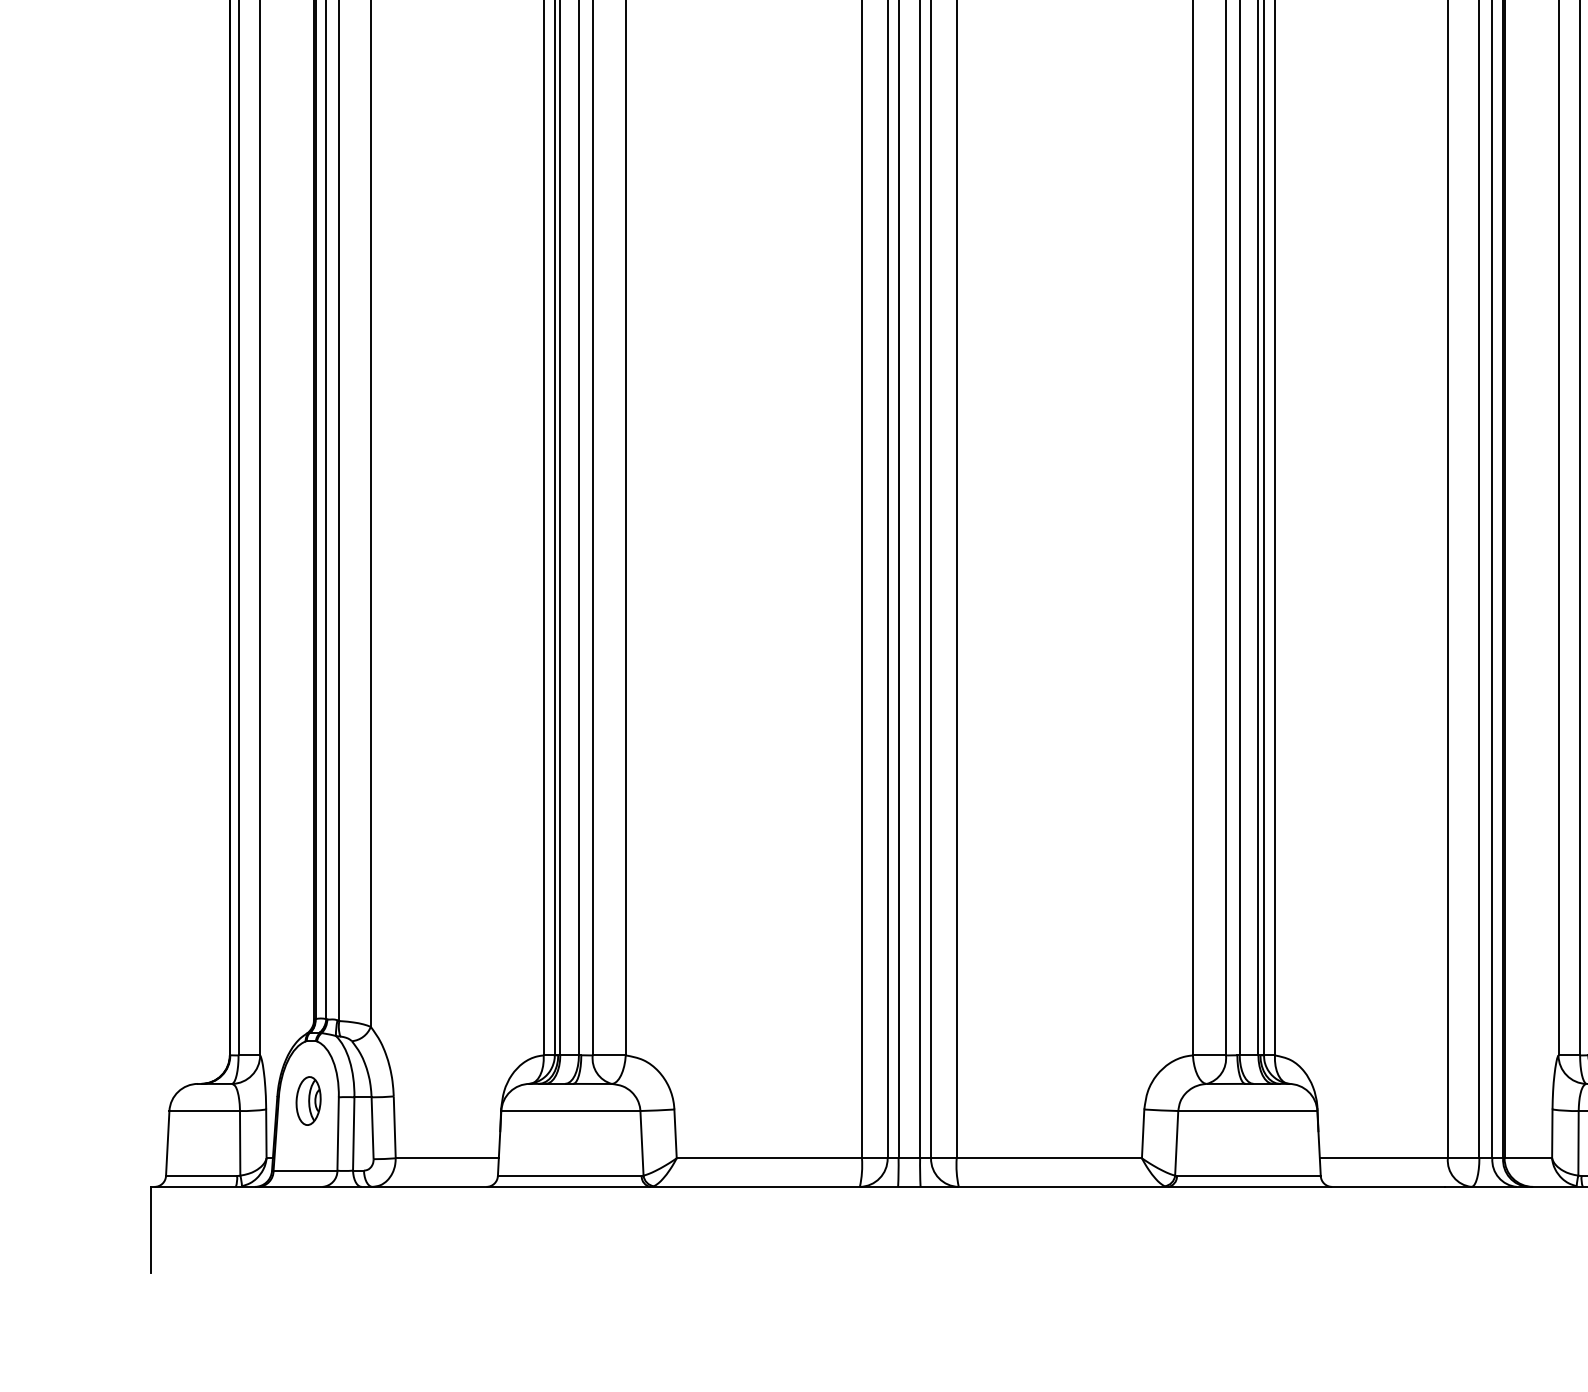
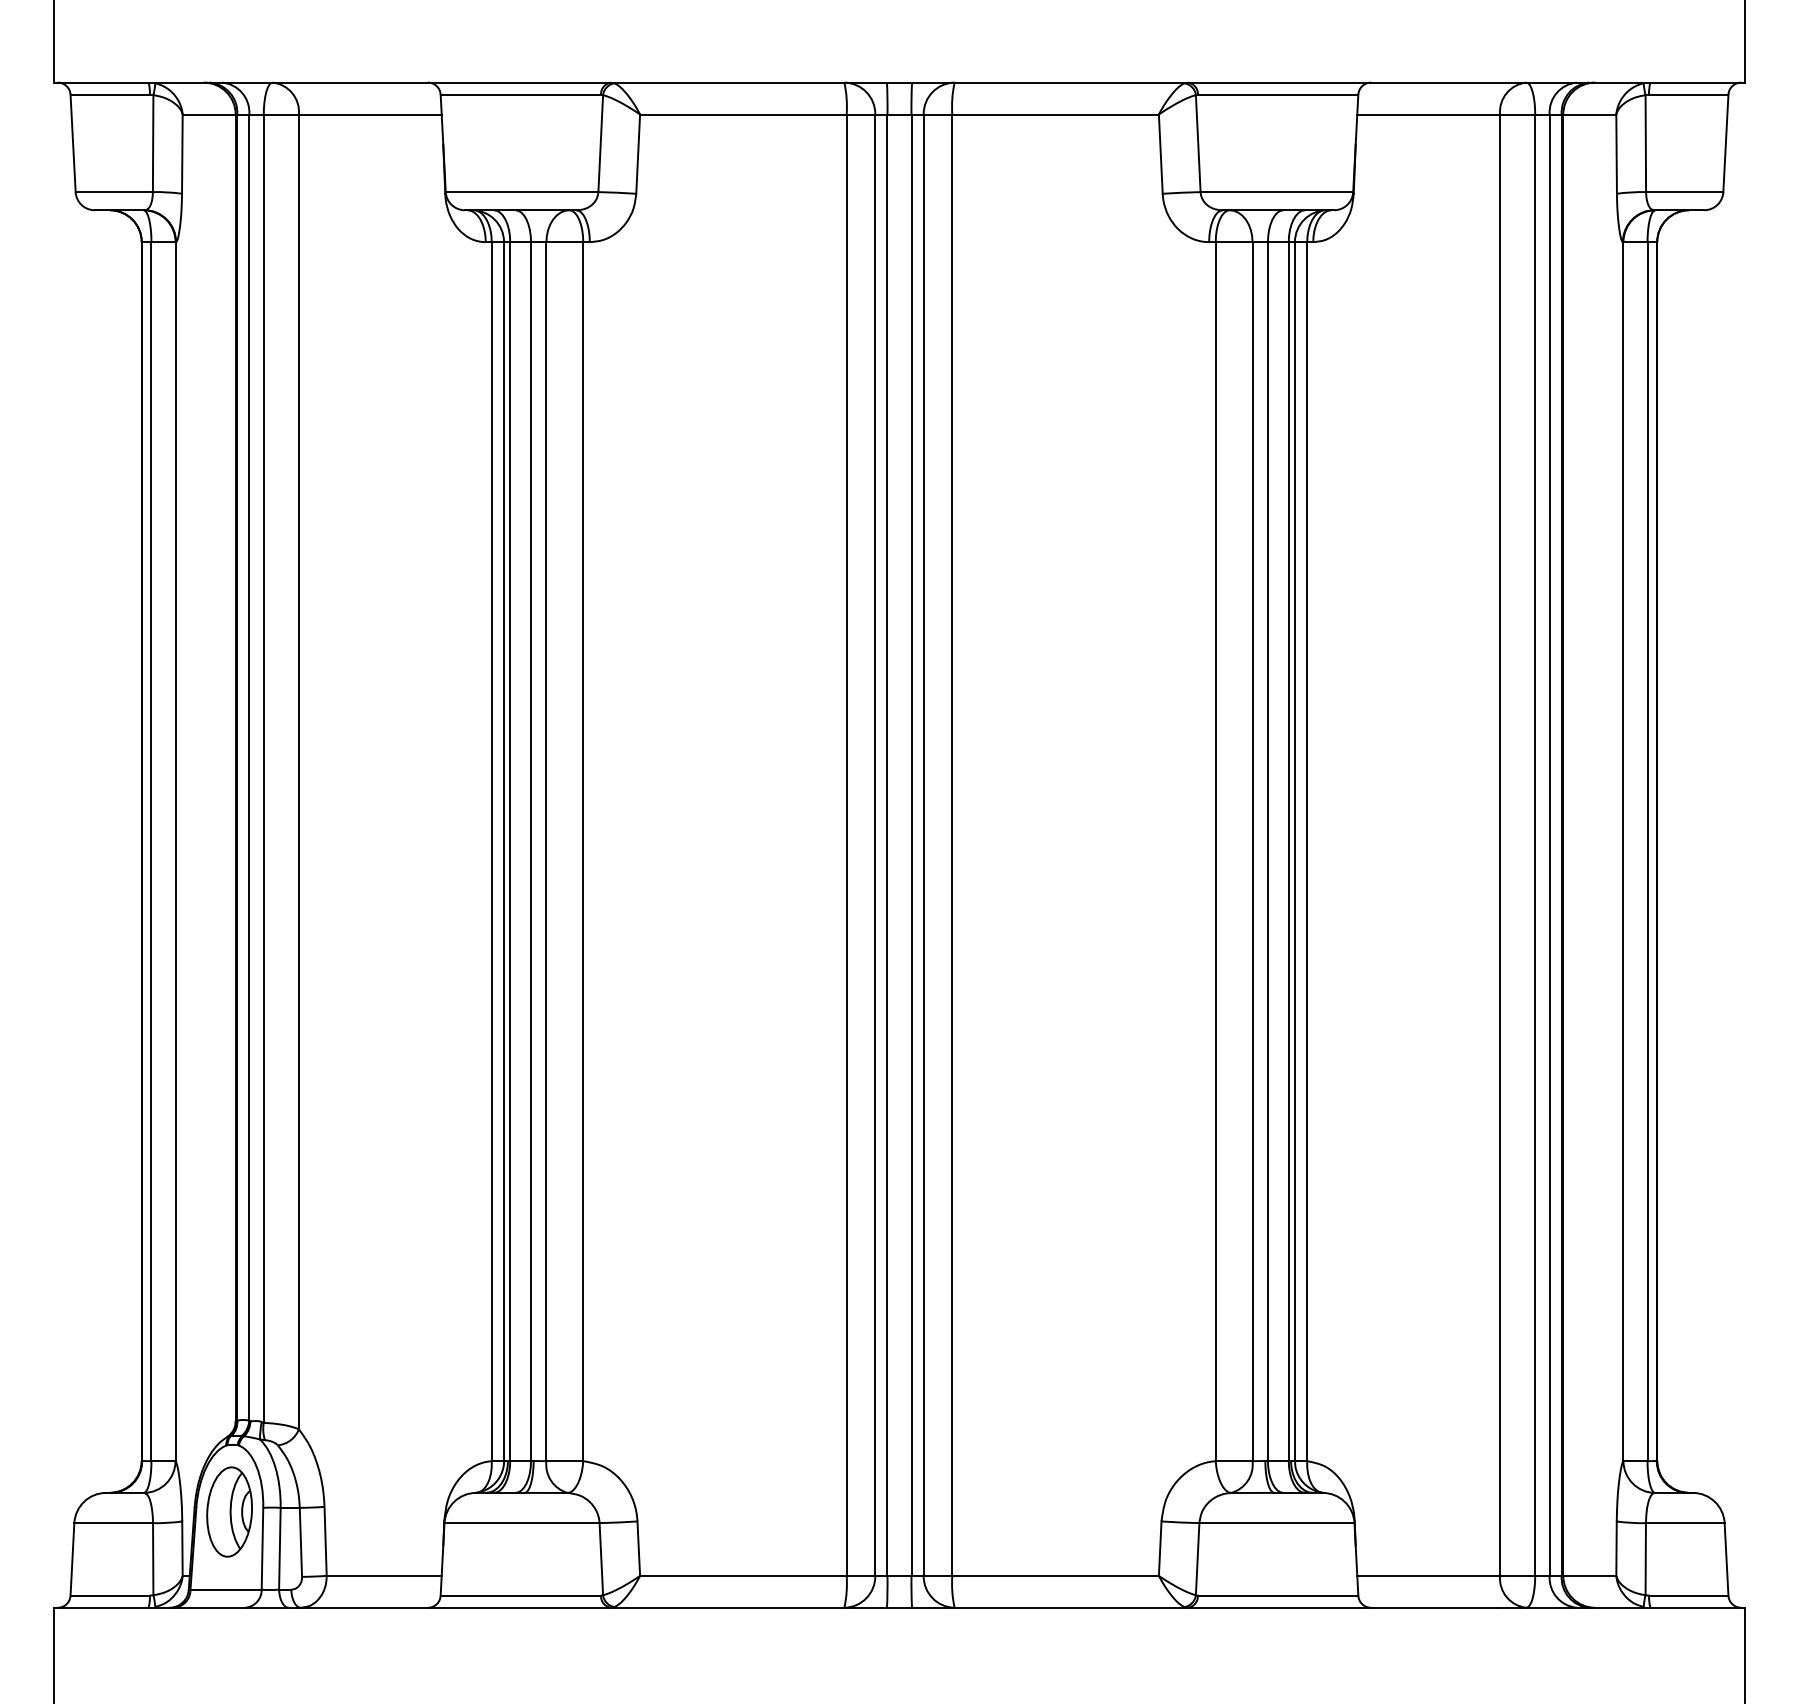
part: (308, 1100) -> (229, 1511), size x1.67

